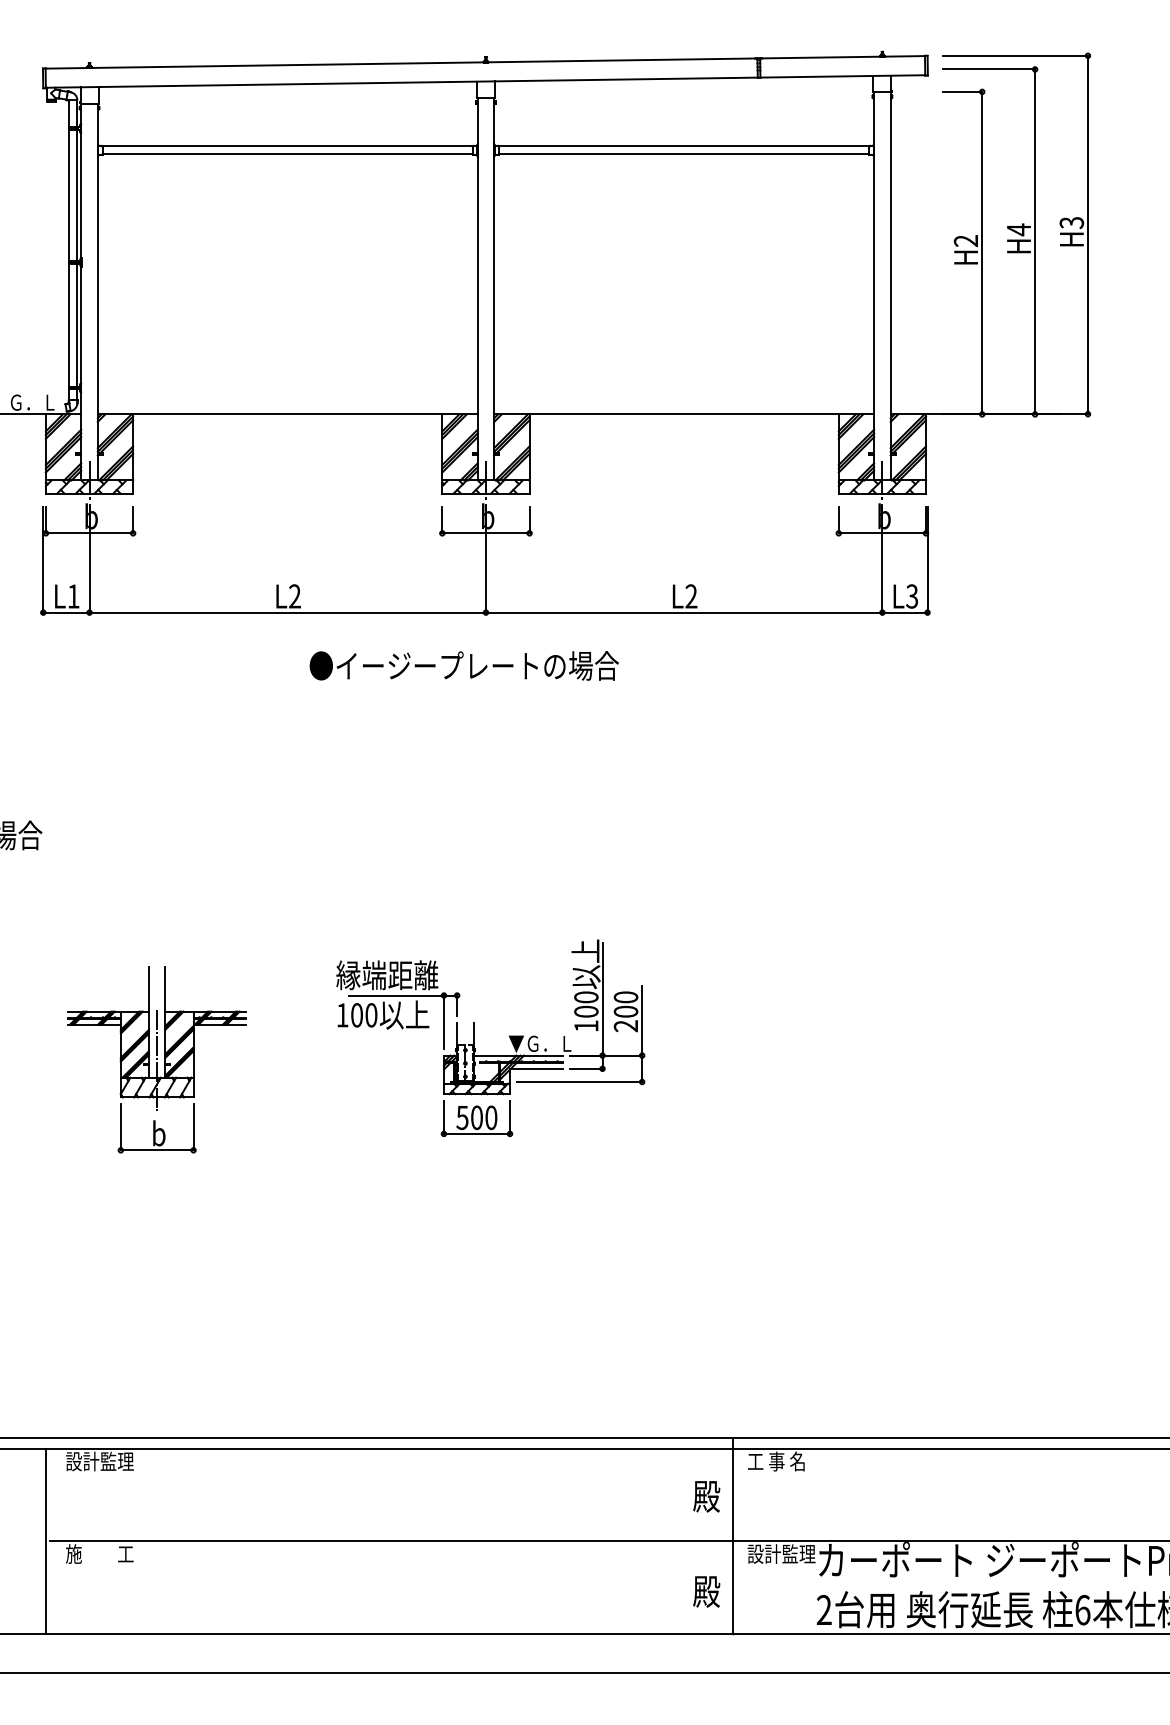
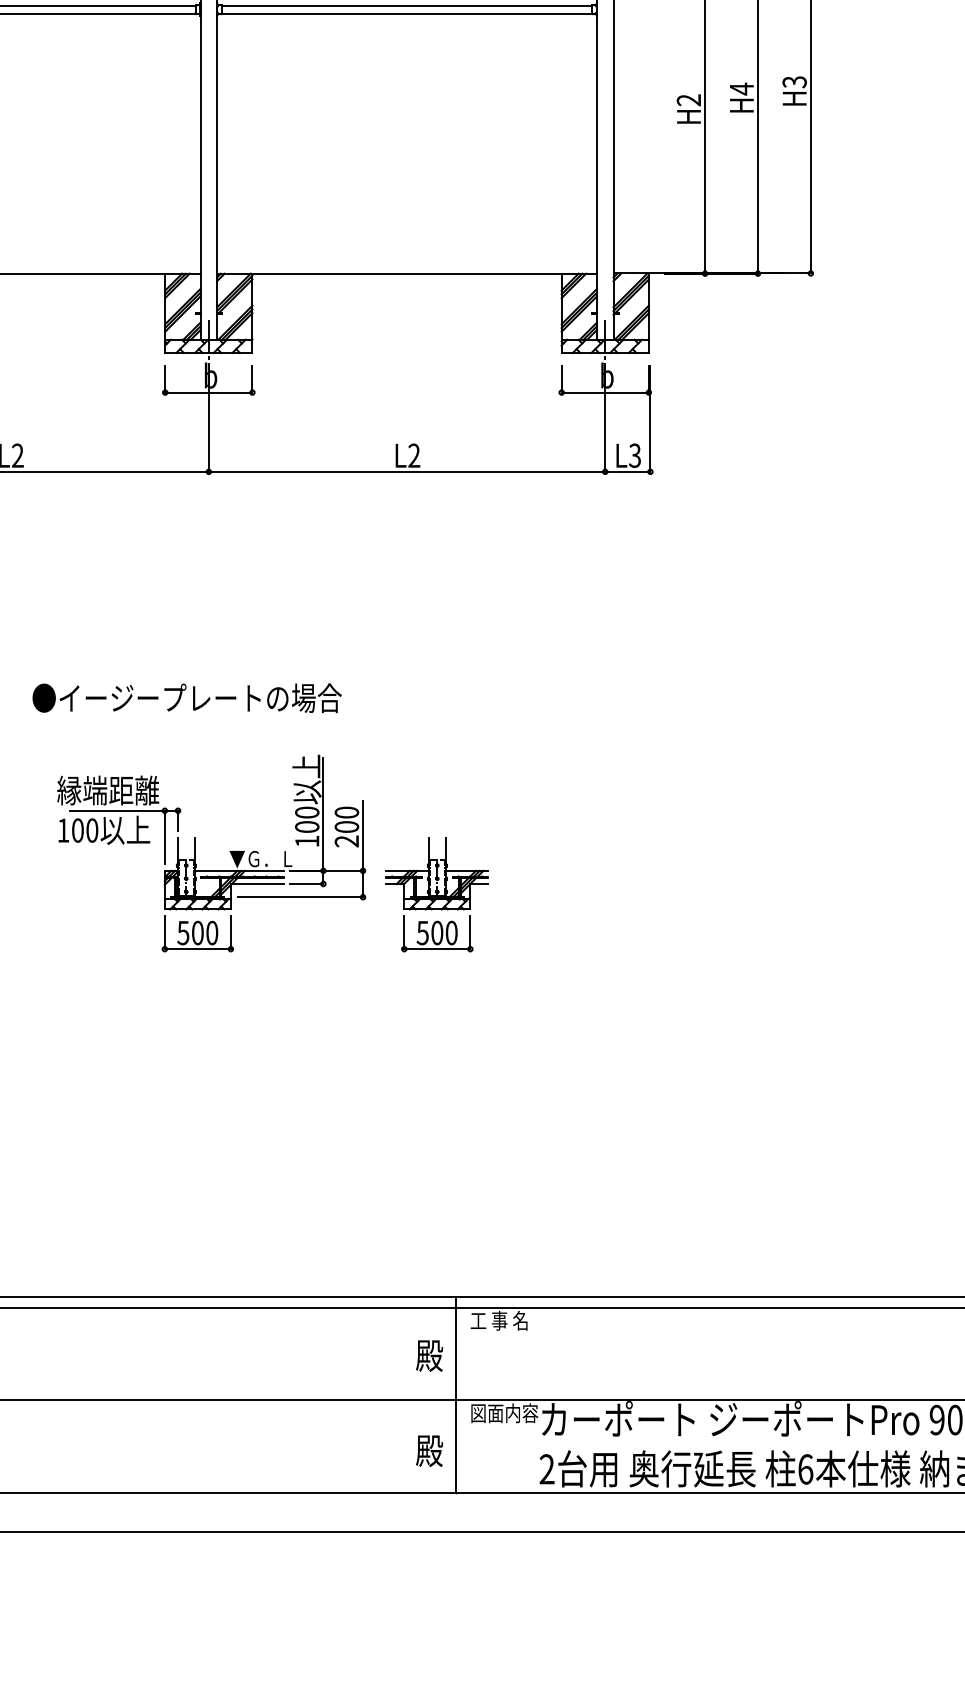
text: (463, 665) -> (186, 697), moved
part: (714, 1035) -> (437, 894), added
part: (474, 1037) -> (195, 852), moved
text: (781, 1553) -> (504, 1412), 設計監理 -> 図面内容

